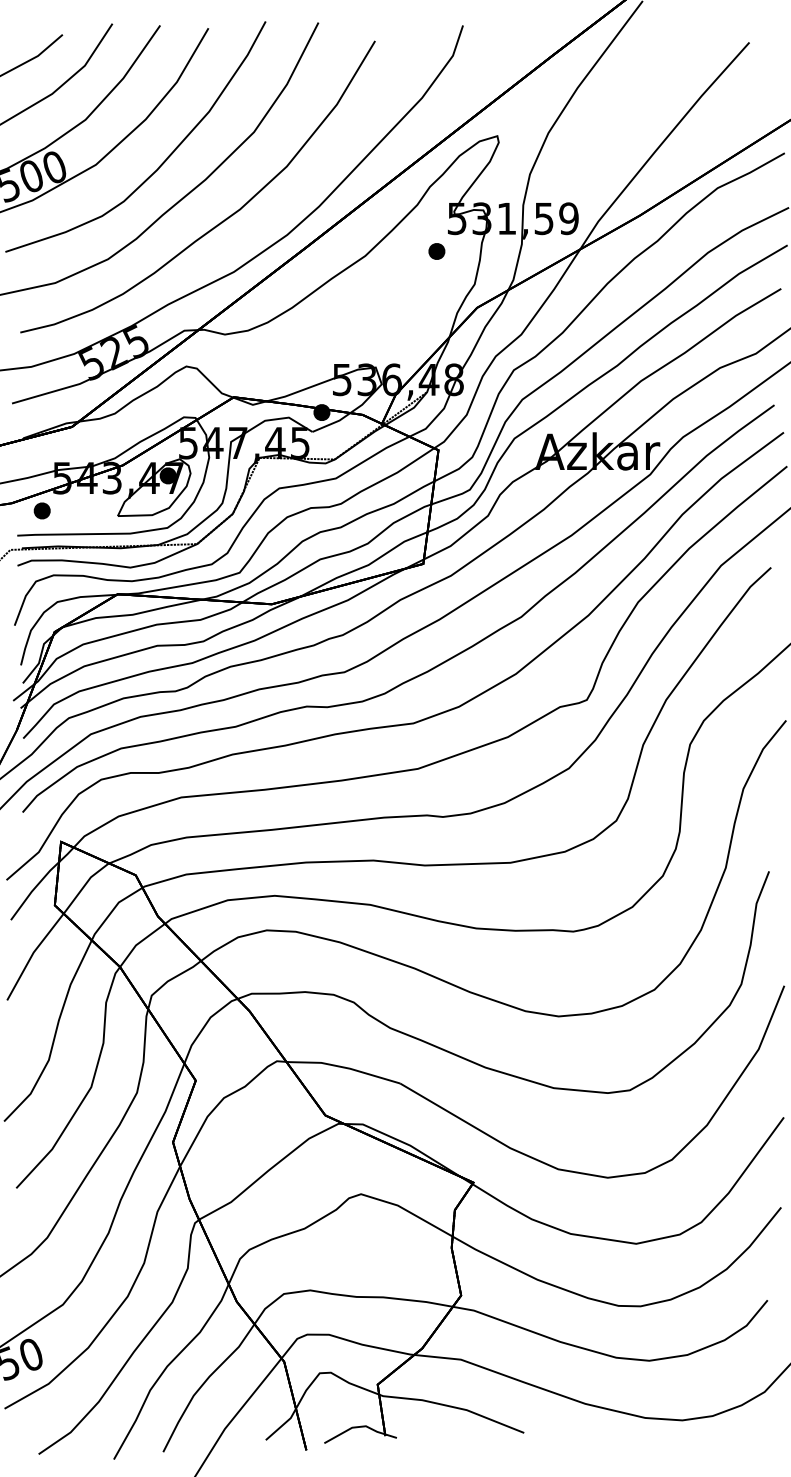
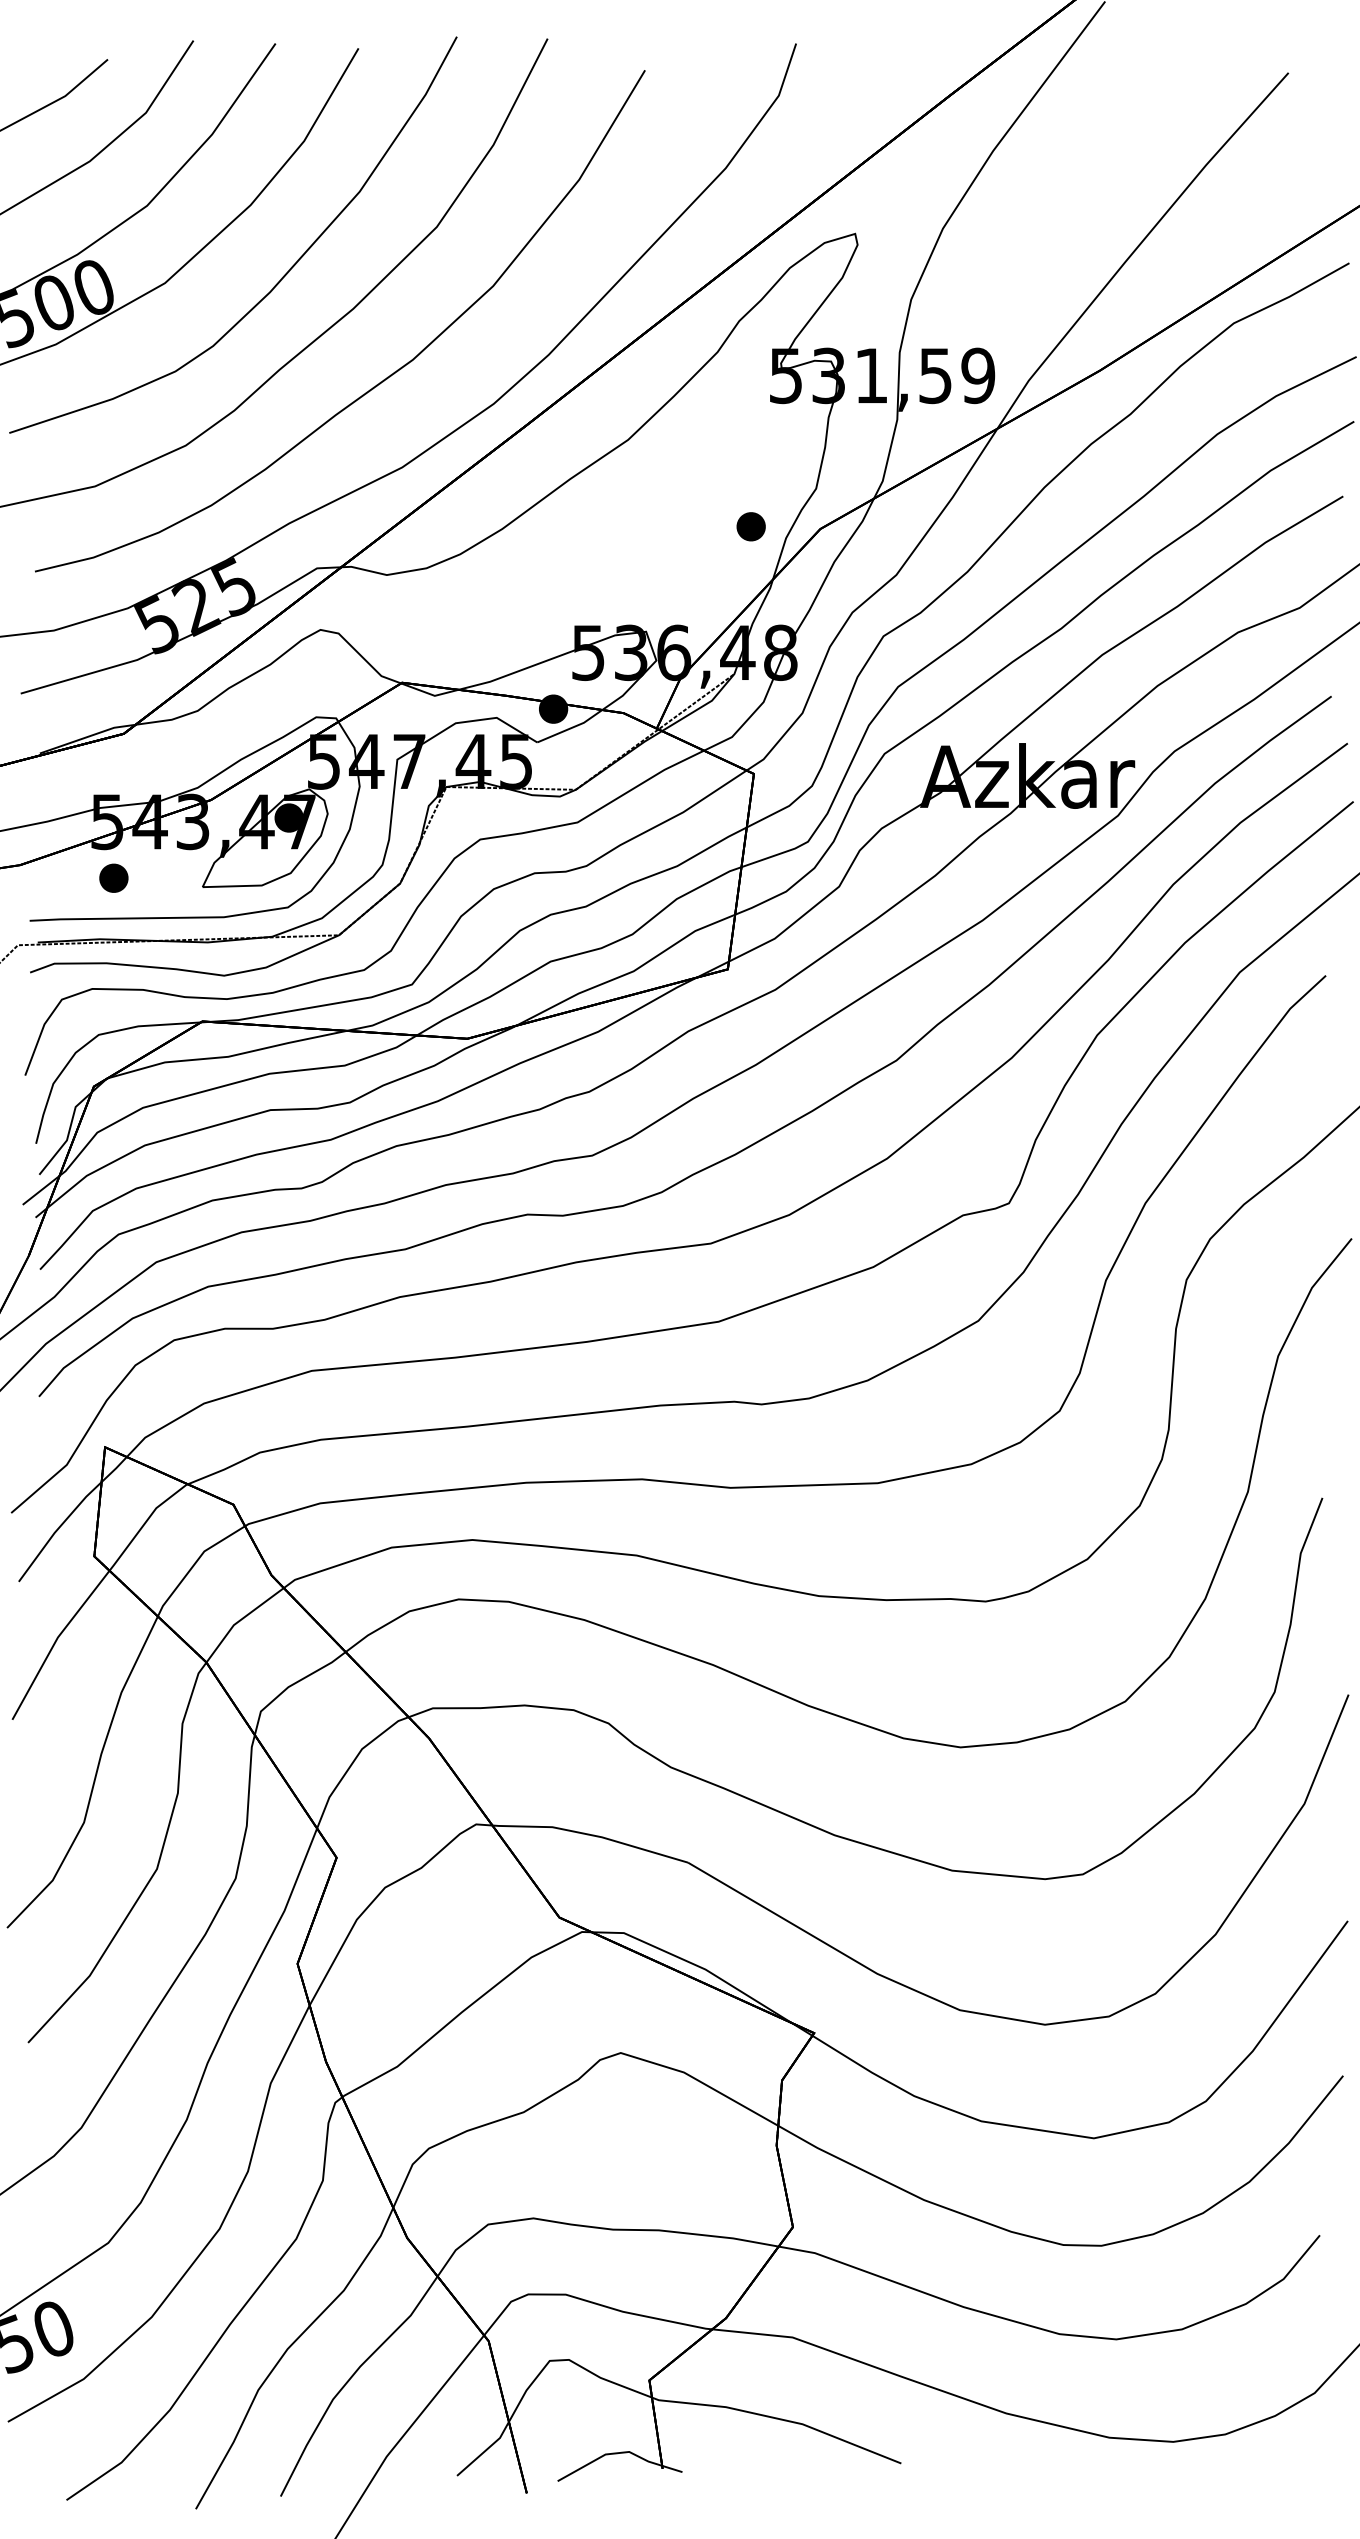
part: (436, 251) -> (750, 526), moved
part: (41, 510) -> (112, 877), moved

